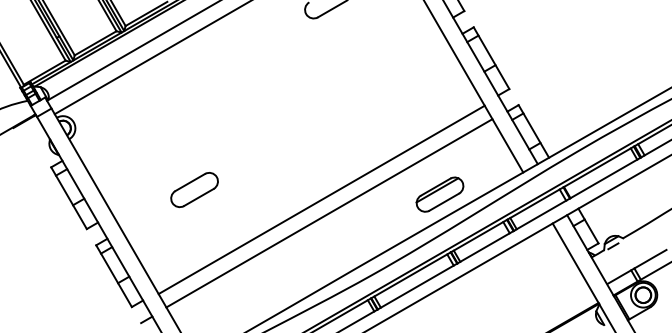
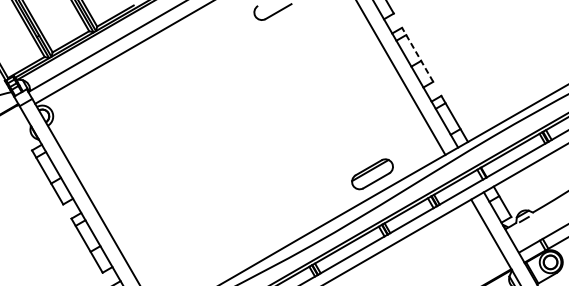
line: (491, 58) -> (417, 55), solid -> dashed
part: (194, 190) -> (157, 170), removed
line: (321, 199) -> (268, 178), removed
line: (329, 213) -> (275, 190), removed

